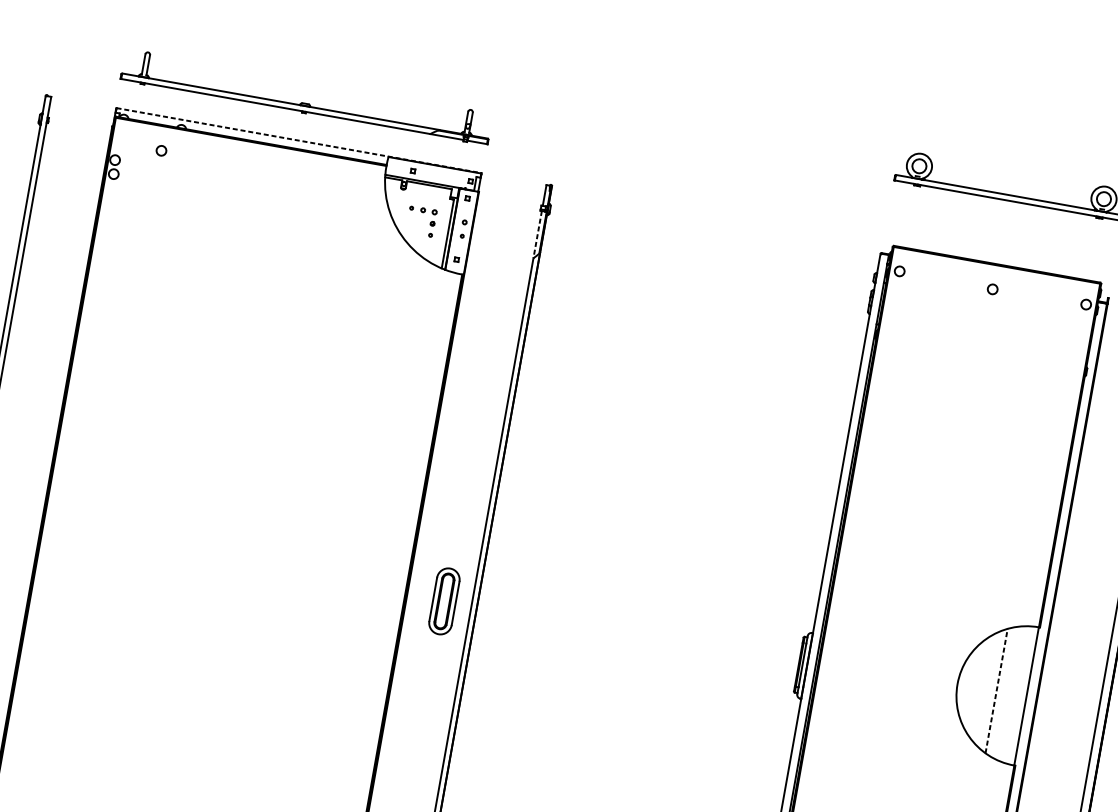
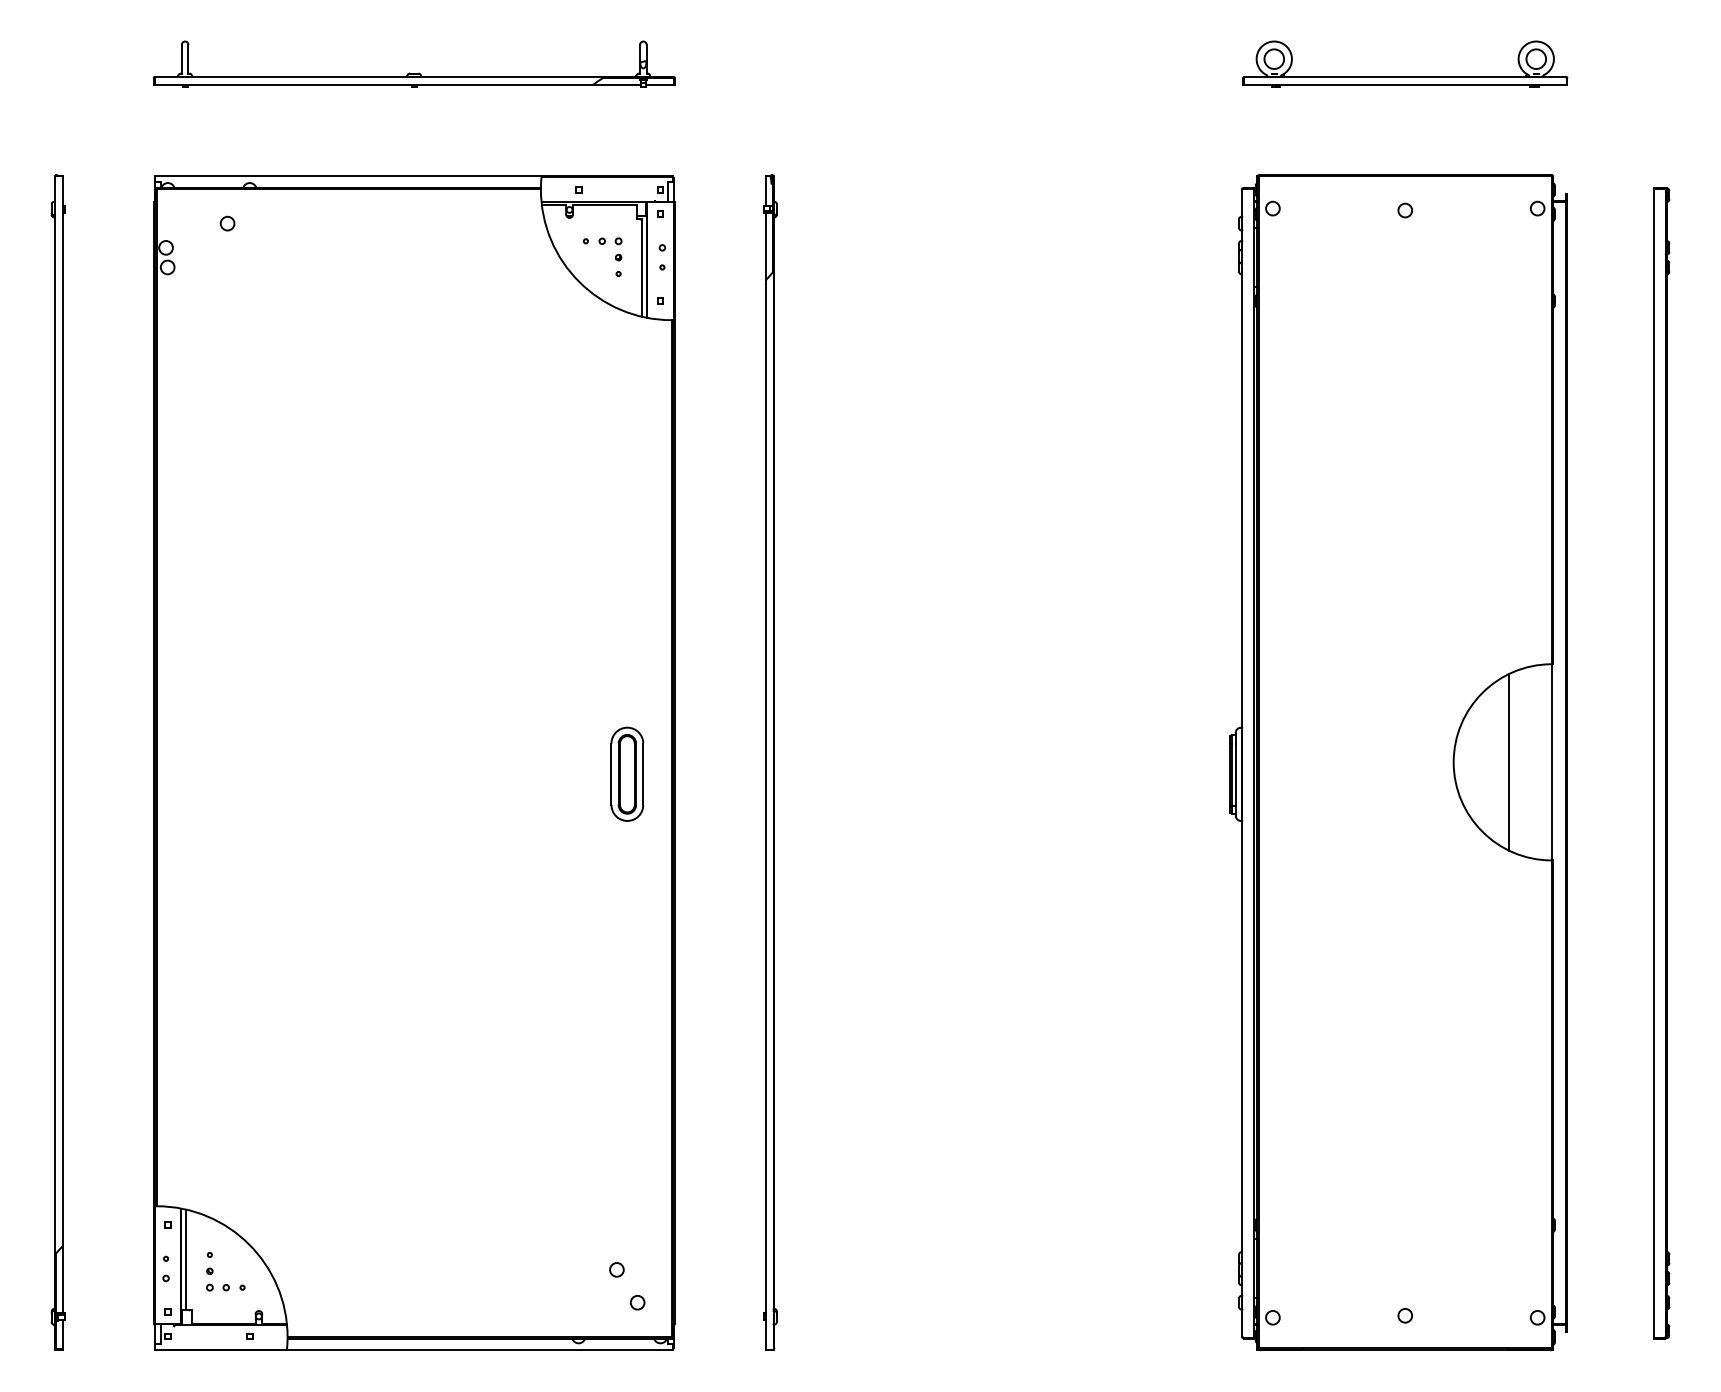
part: (302, 102) -> (409, 72), moved
line: (299, 140) -> (414, 175), dashed -> solid
line: (537, 234) -> (765, 246), dashed -> solid
part: (444, 600) -> (627, 773), moved
line: (996, 690) -> (1509, 761), dashed -> solid

